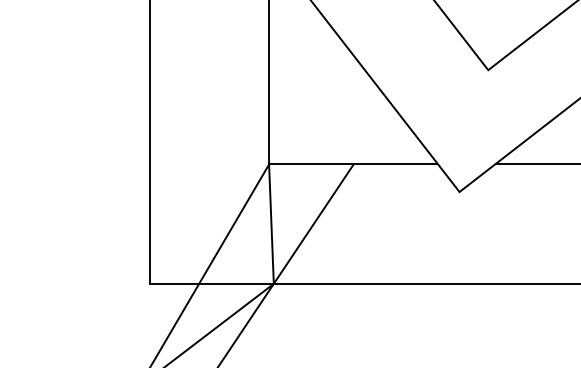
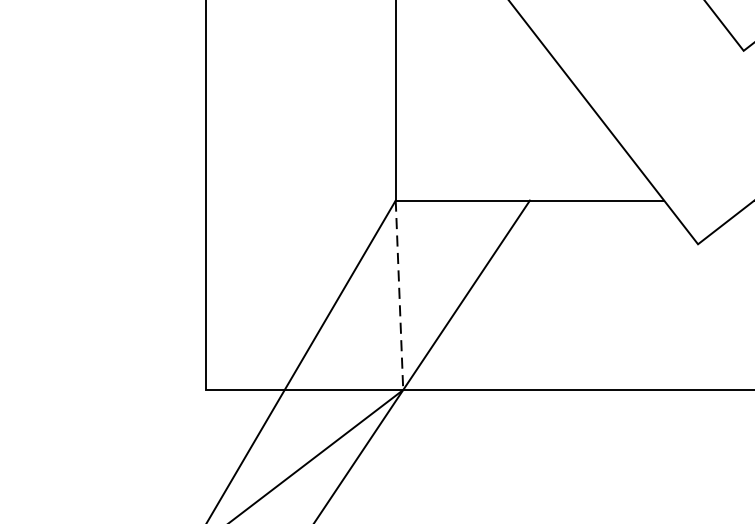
line: (271, 224) -> (399, 295), solid -> dashed

